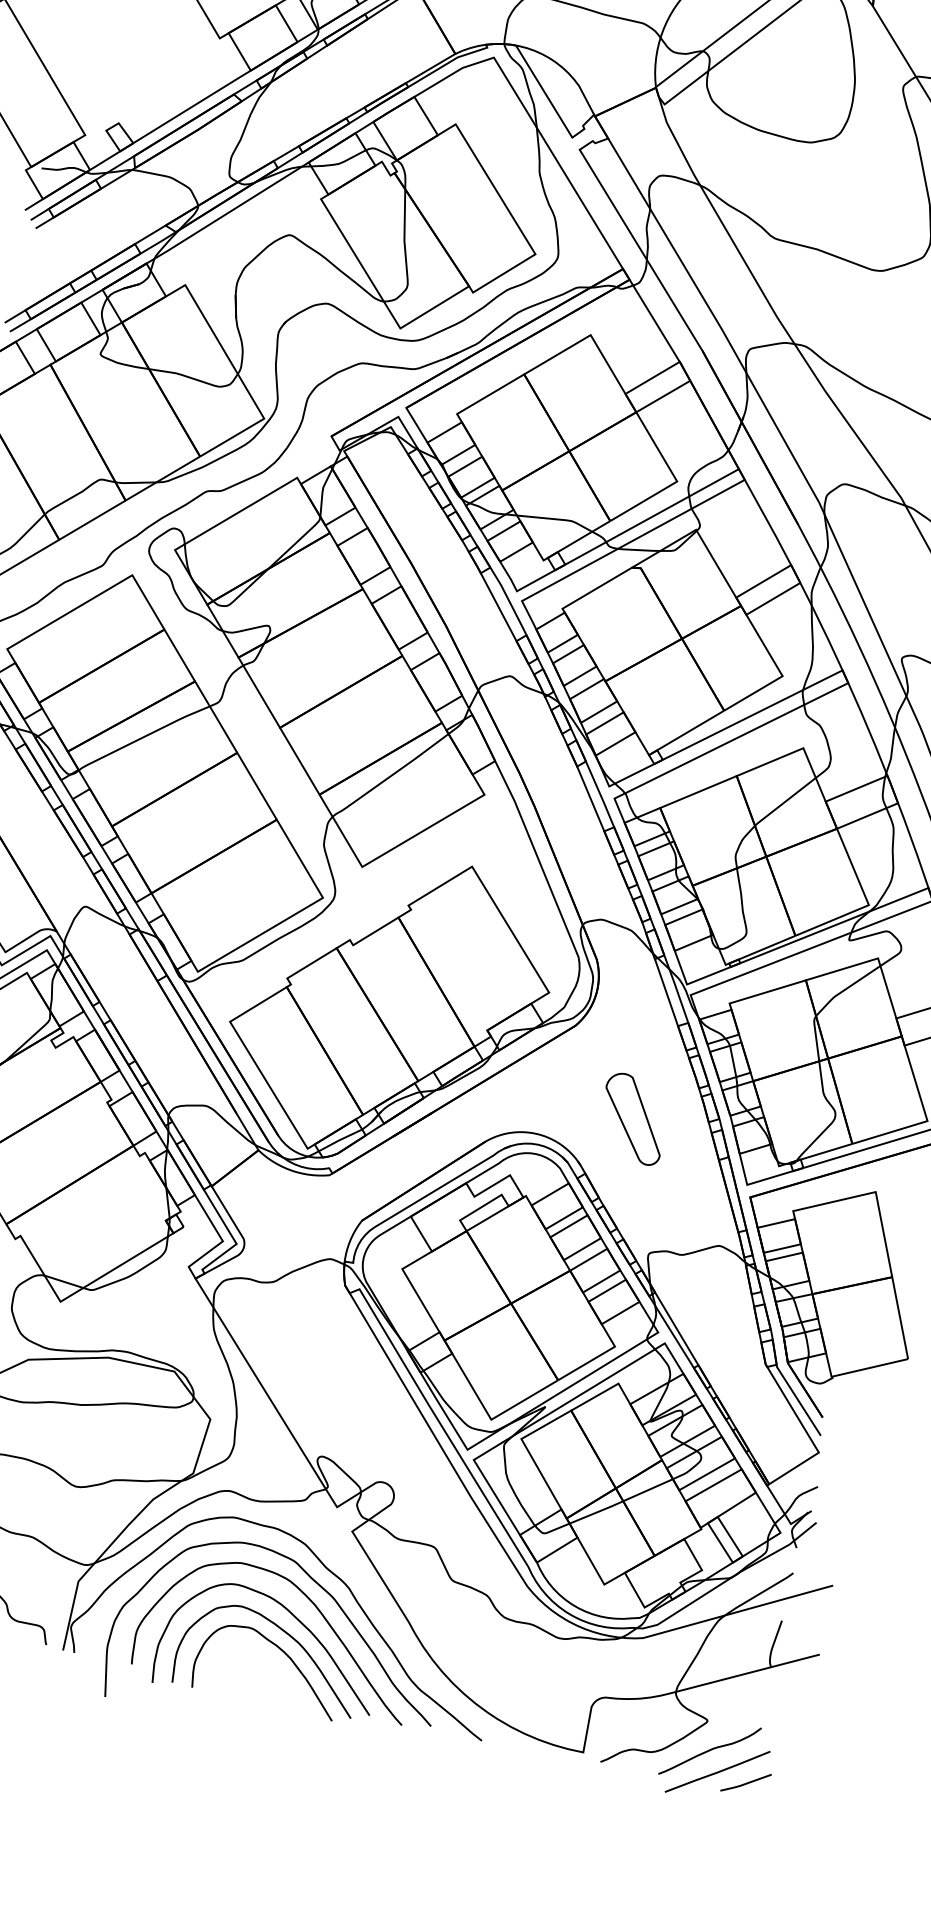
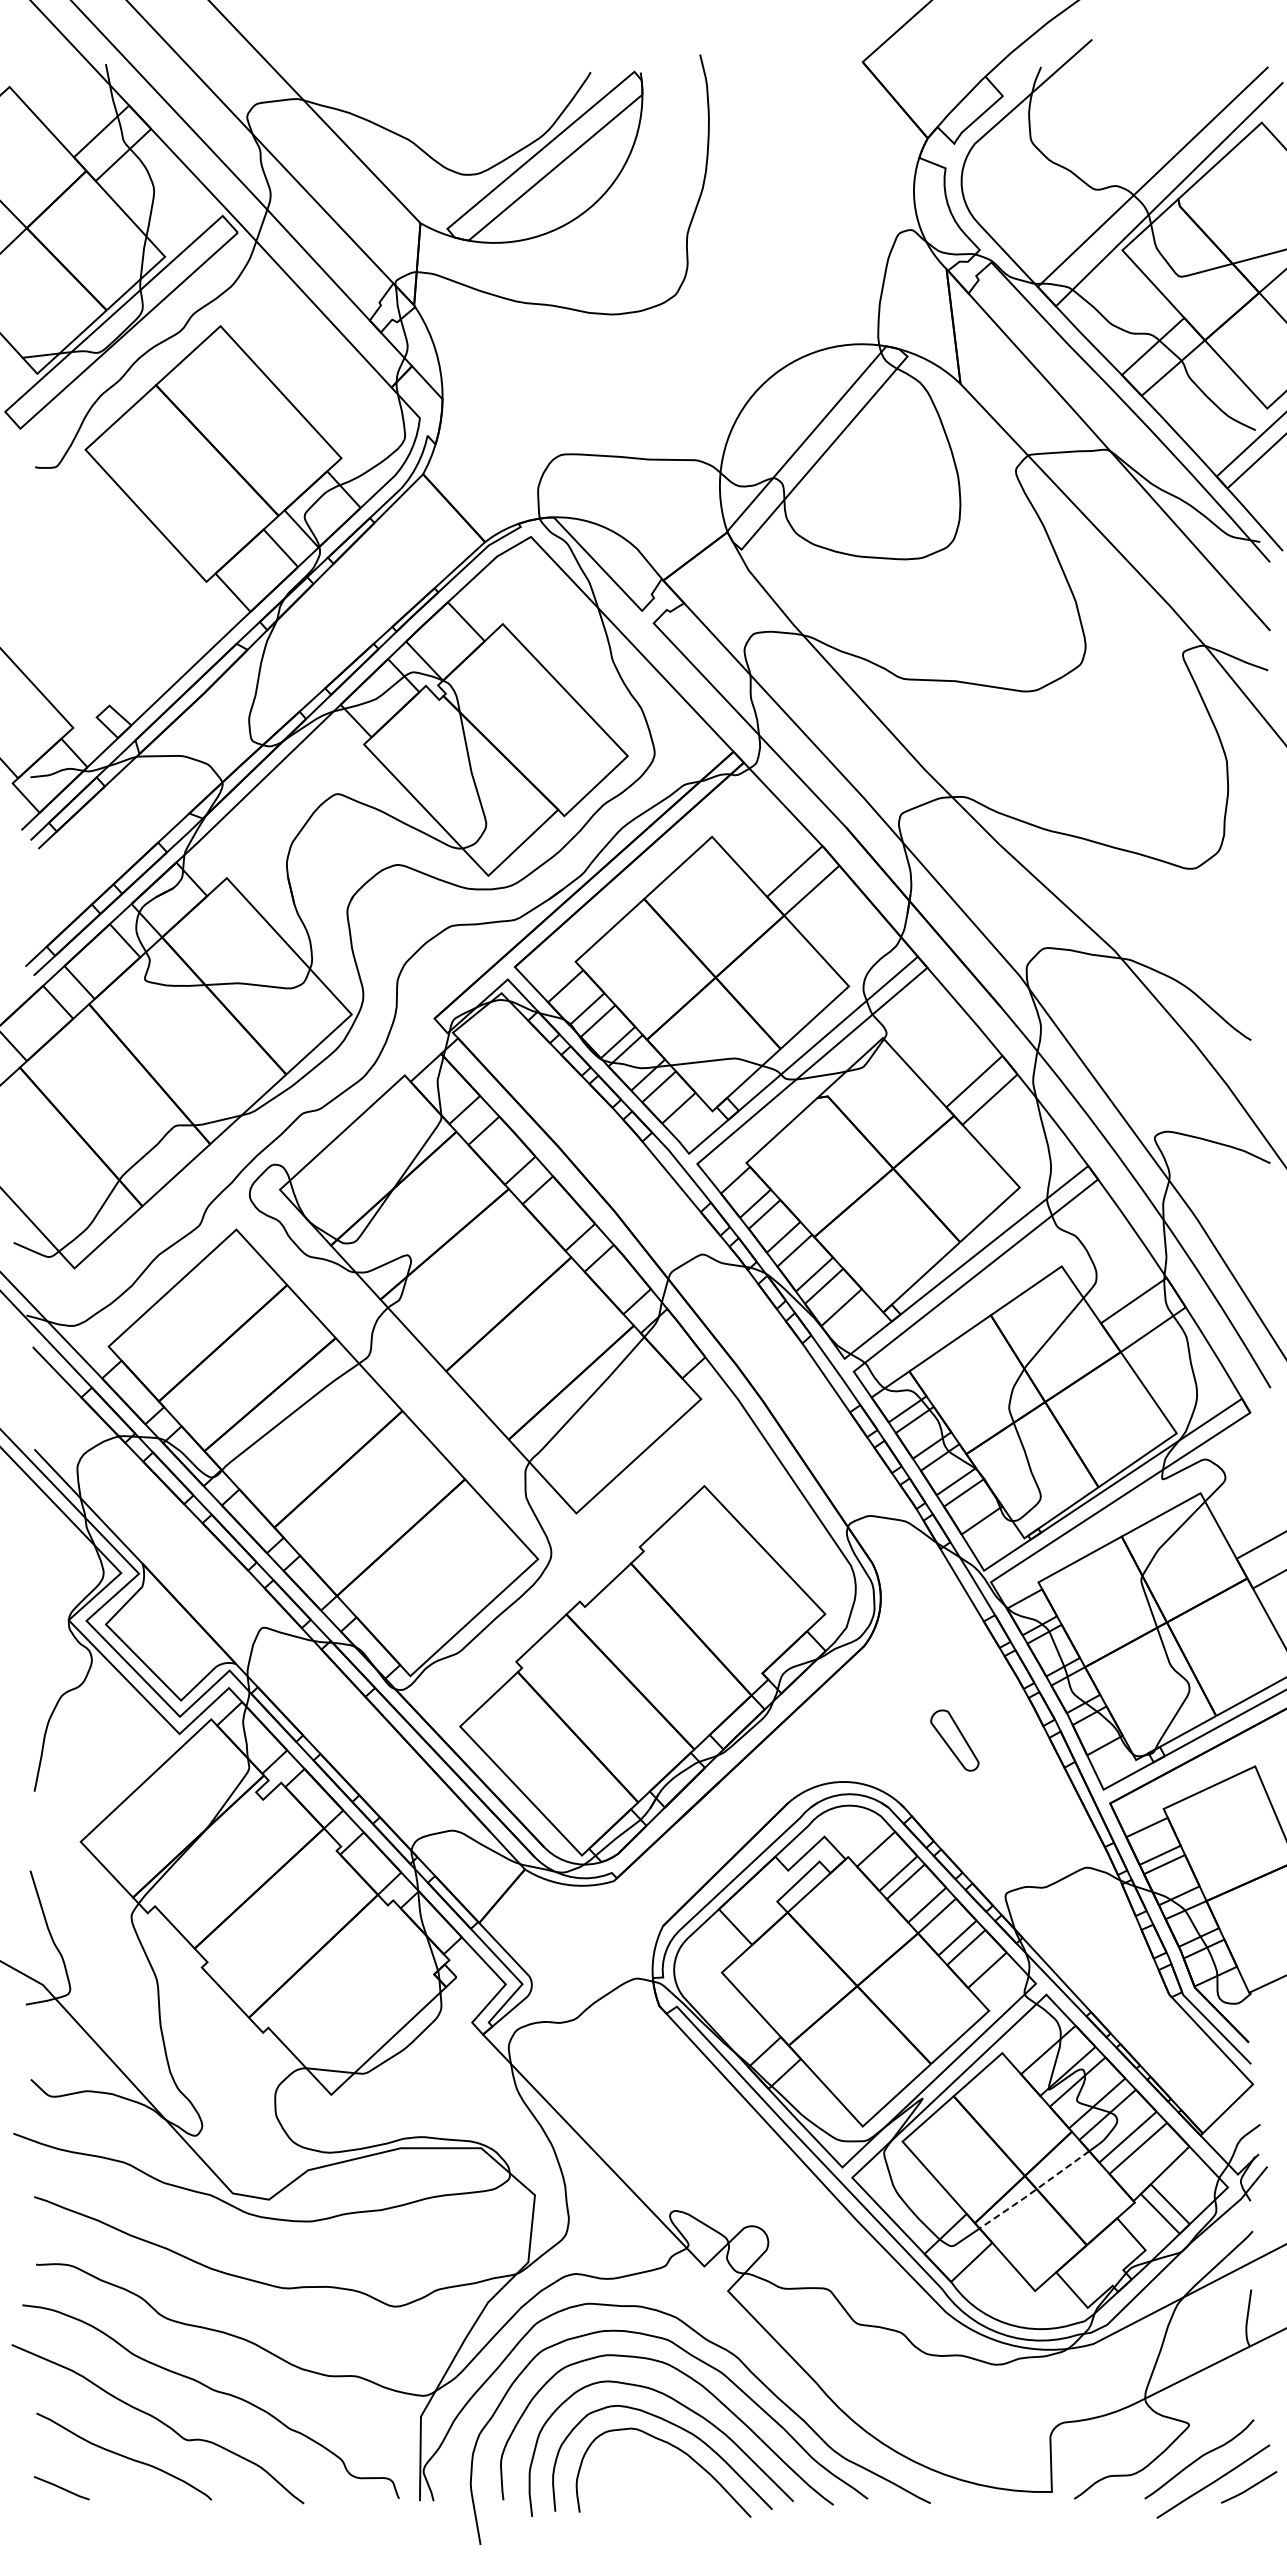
part: (633, 1118) -> (954, 1740), size x0.6
line: (621, 1501) -> (1034, 2190), solid -> dashed

